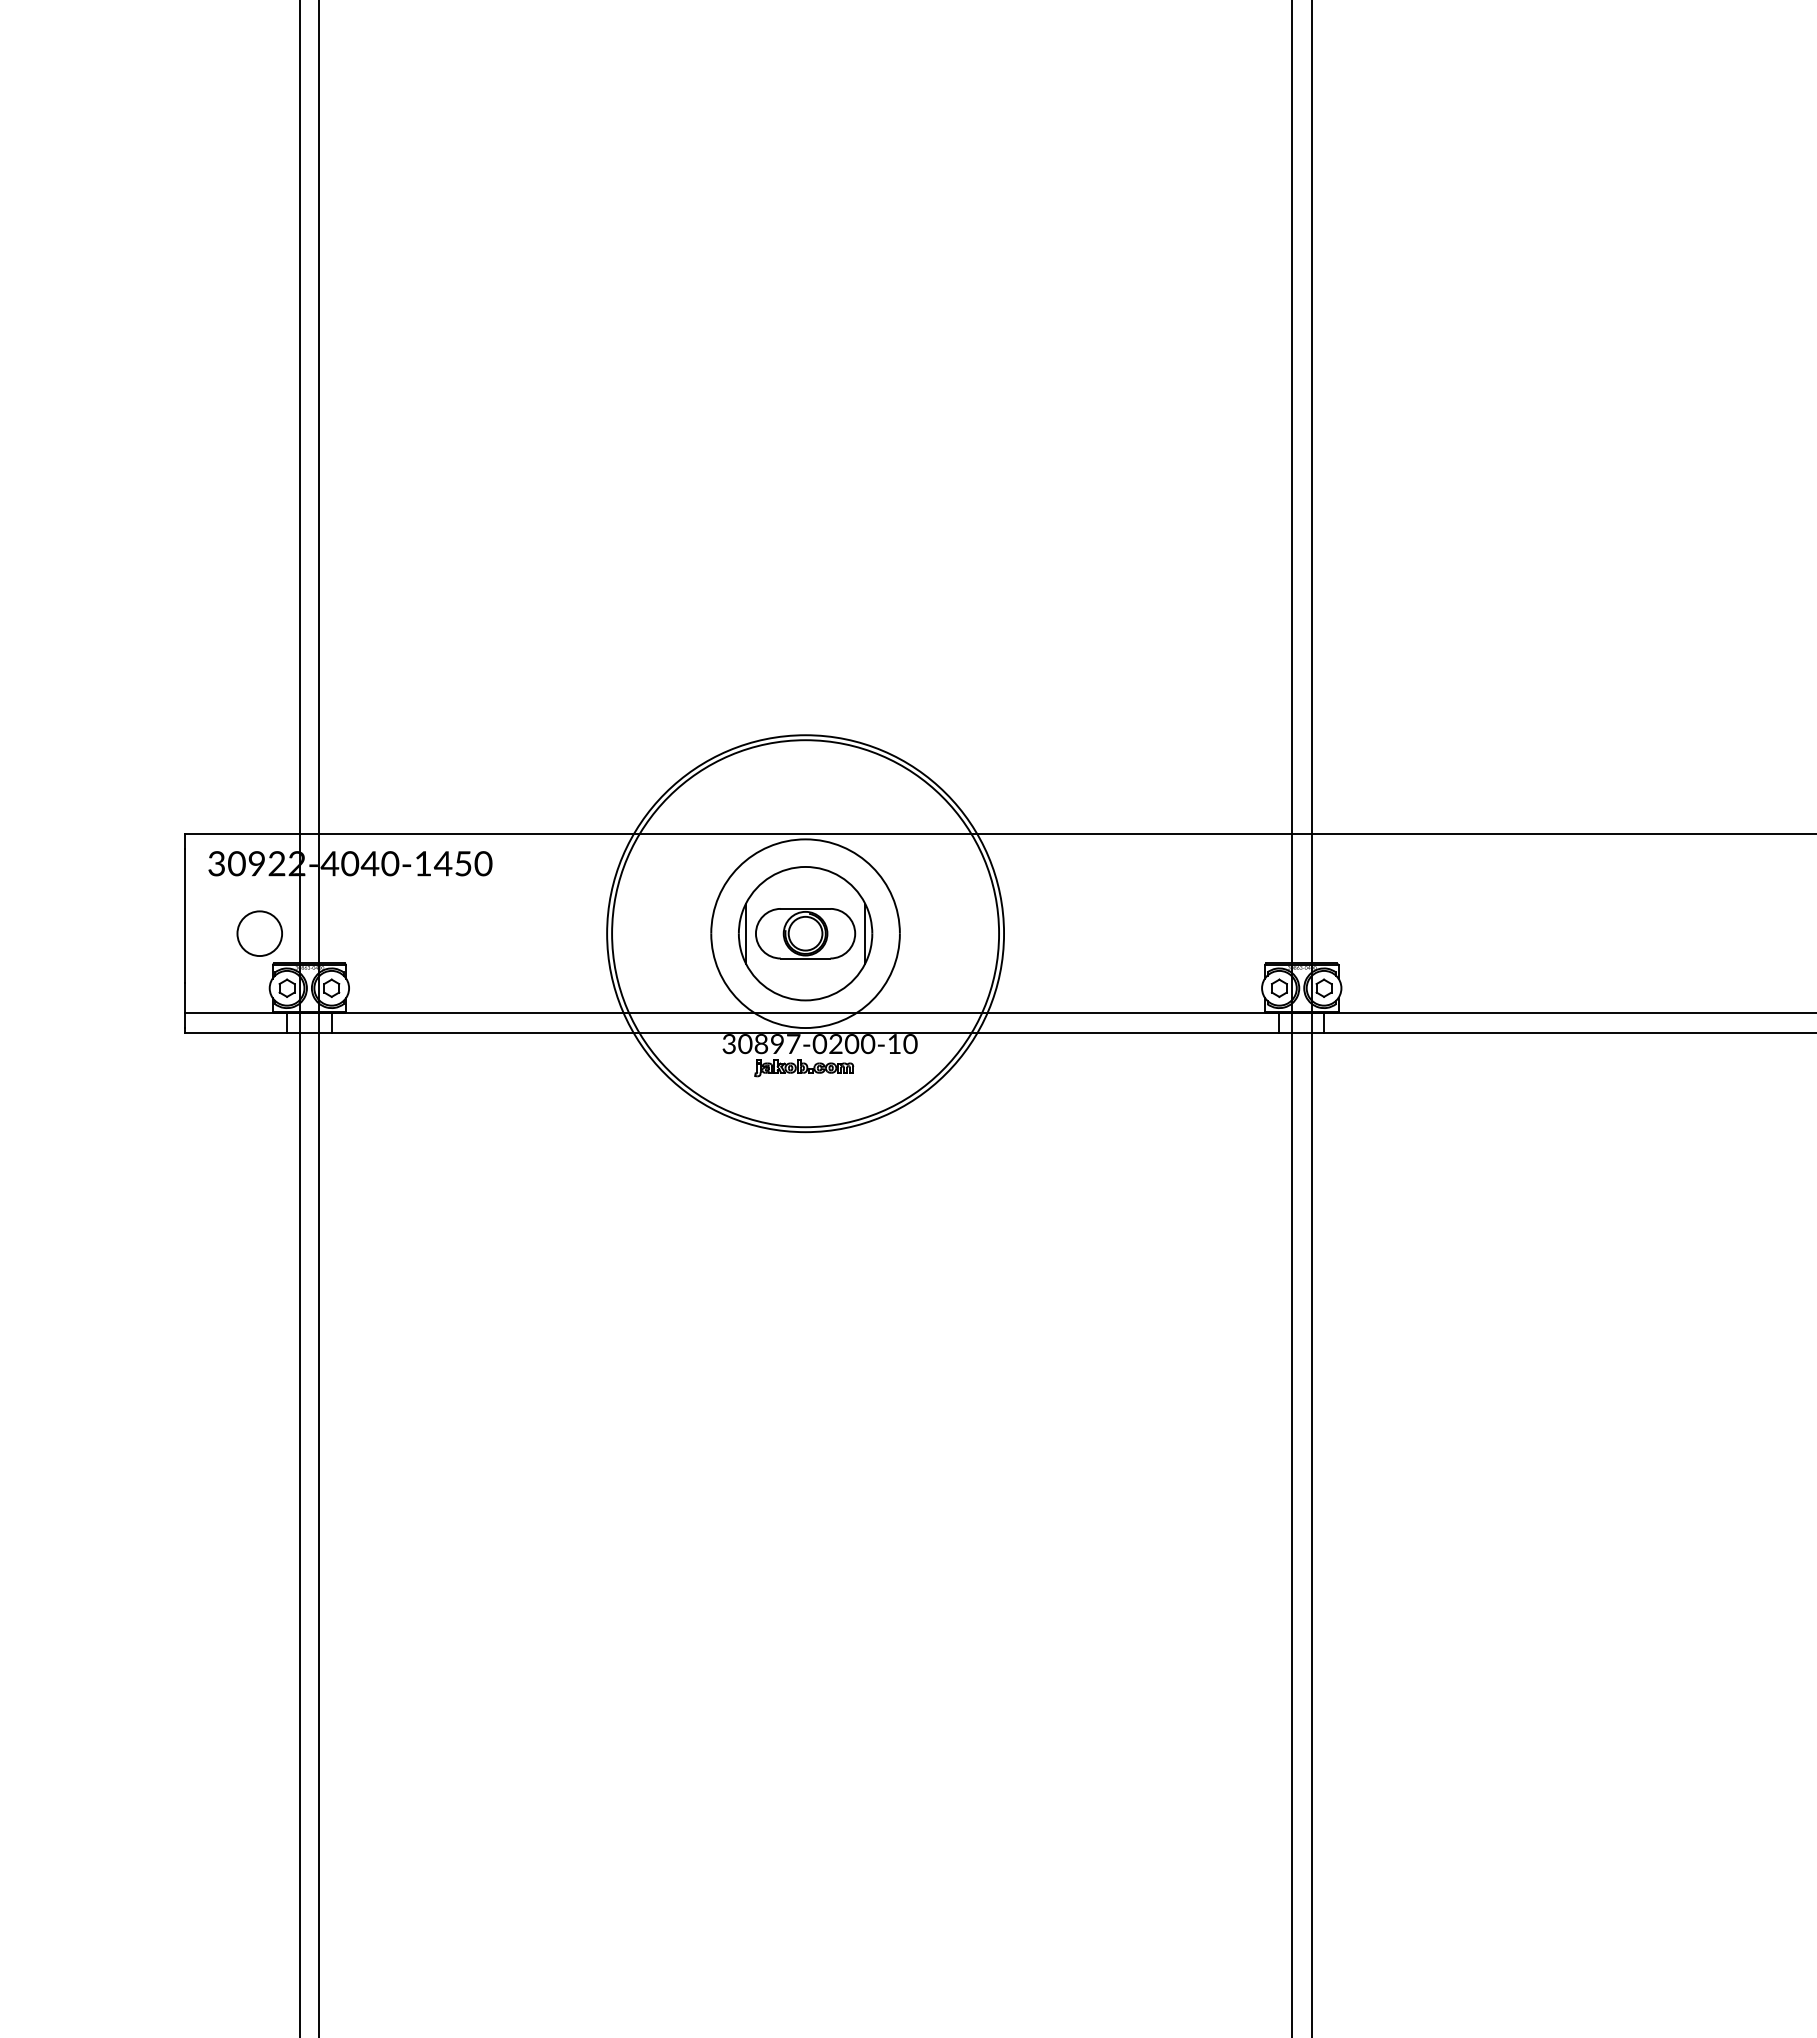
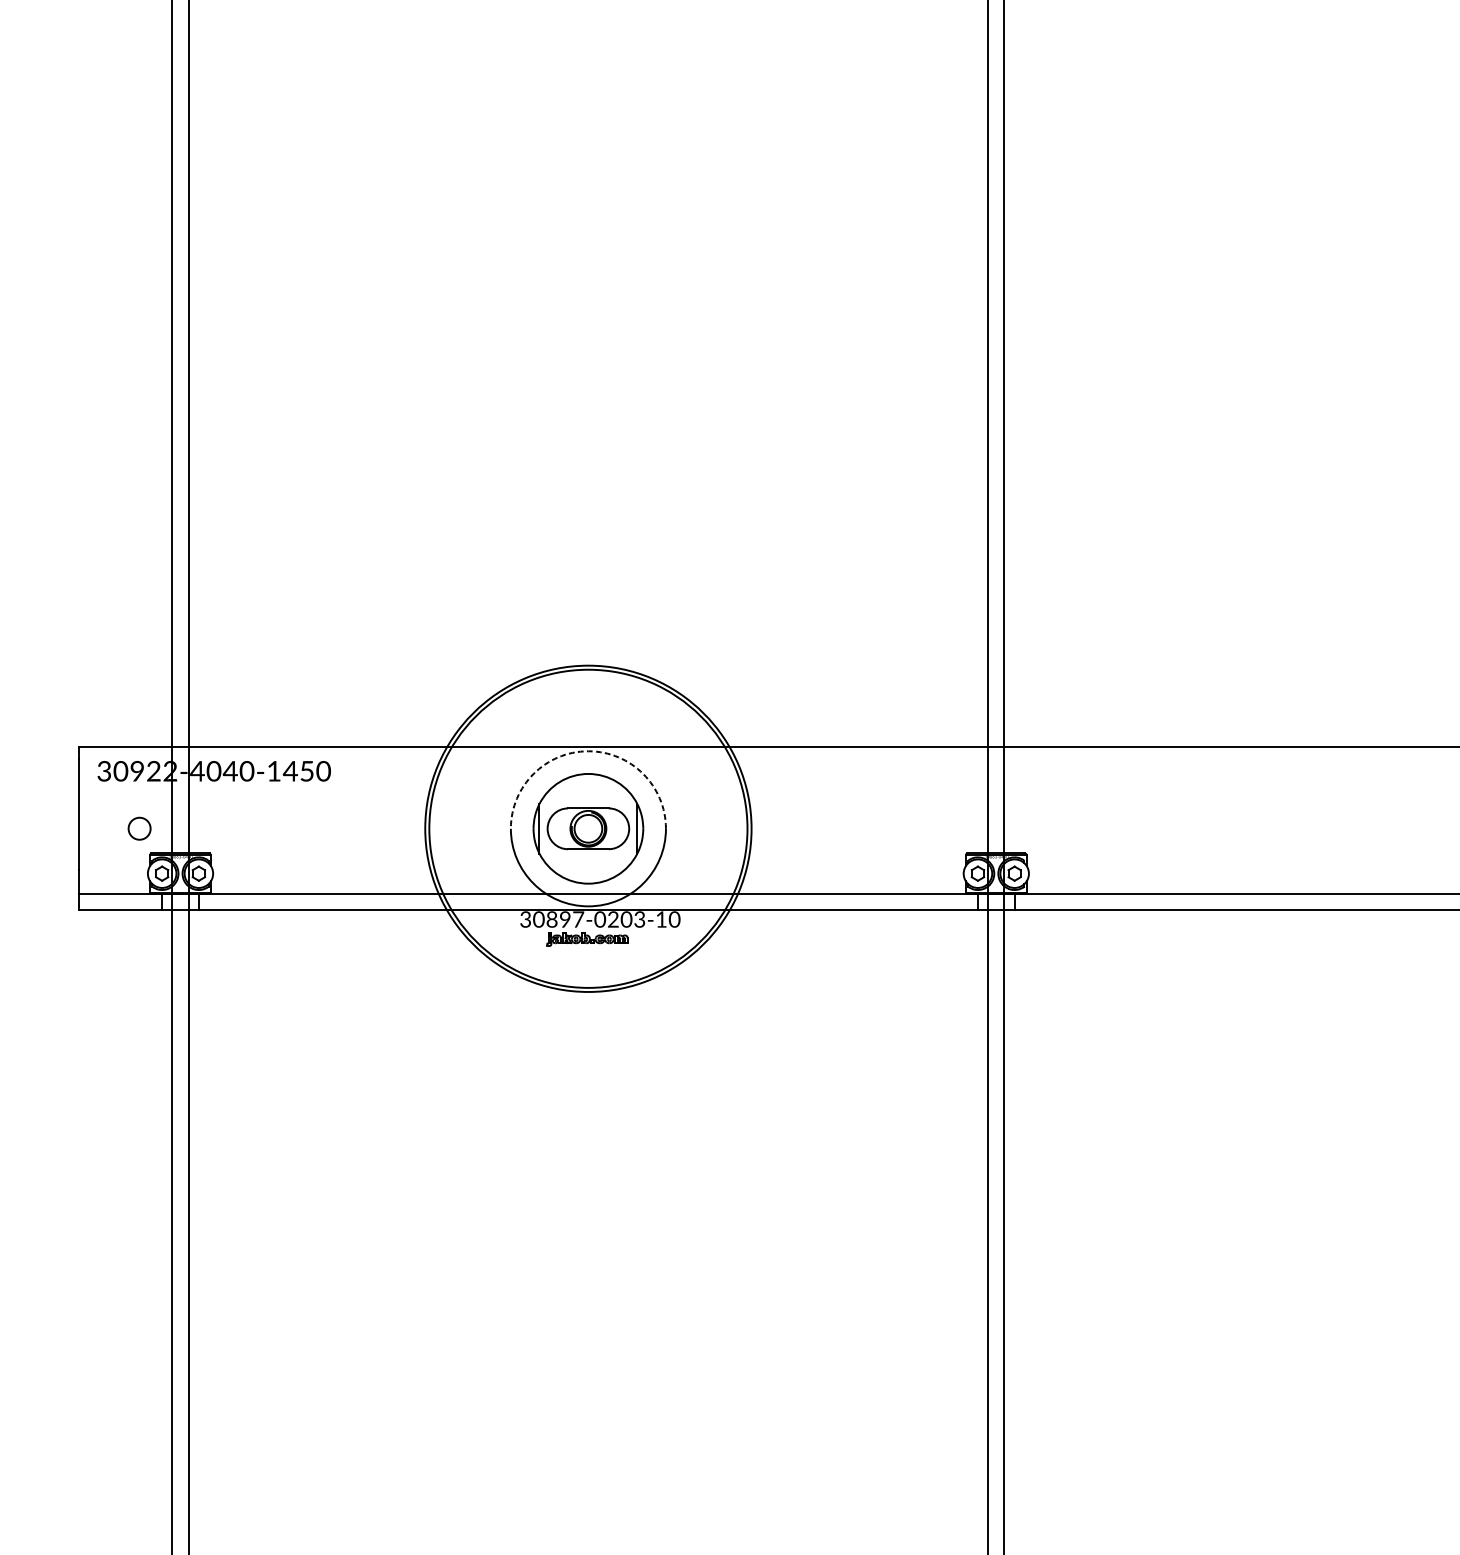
arc: (805, 839) -> (588, 751), solid -> dashed
circle: (259, 933) -> (139, 828), size x0.6
text: (868, 1043) -> (640, 919), 30897-0200-10 -> 30897-0203-10

